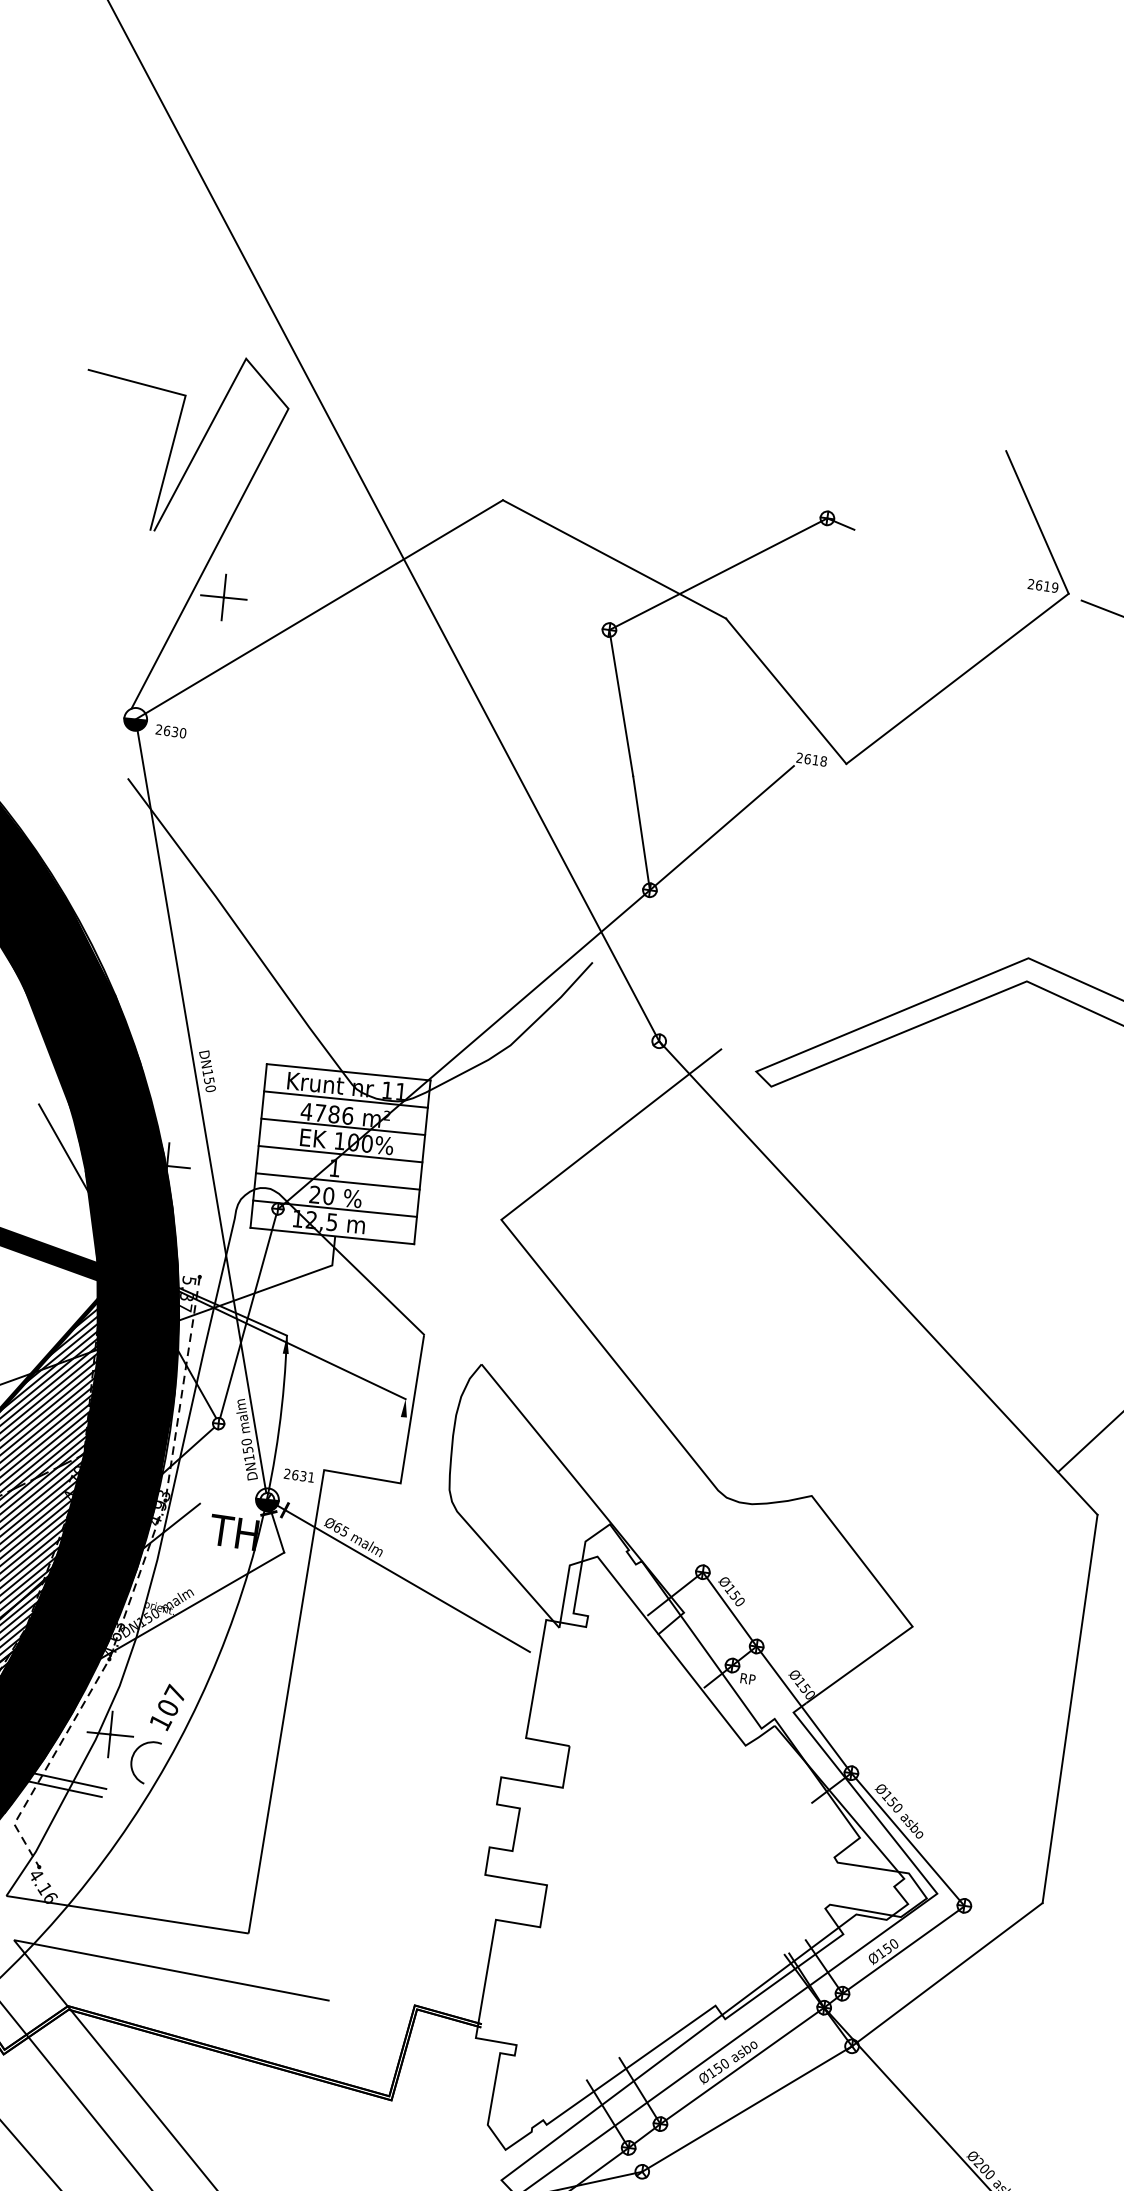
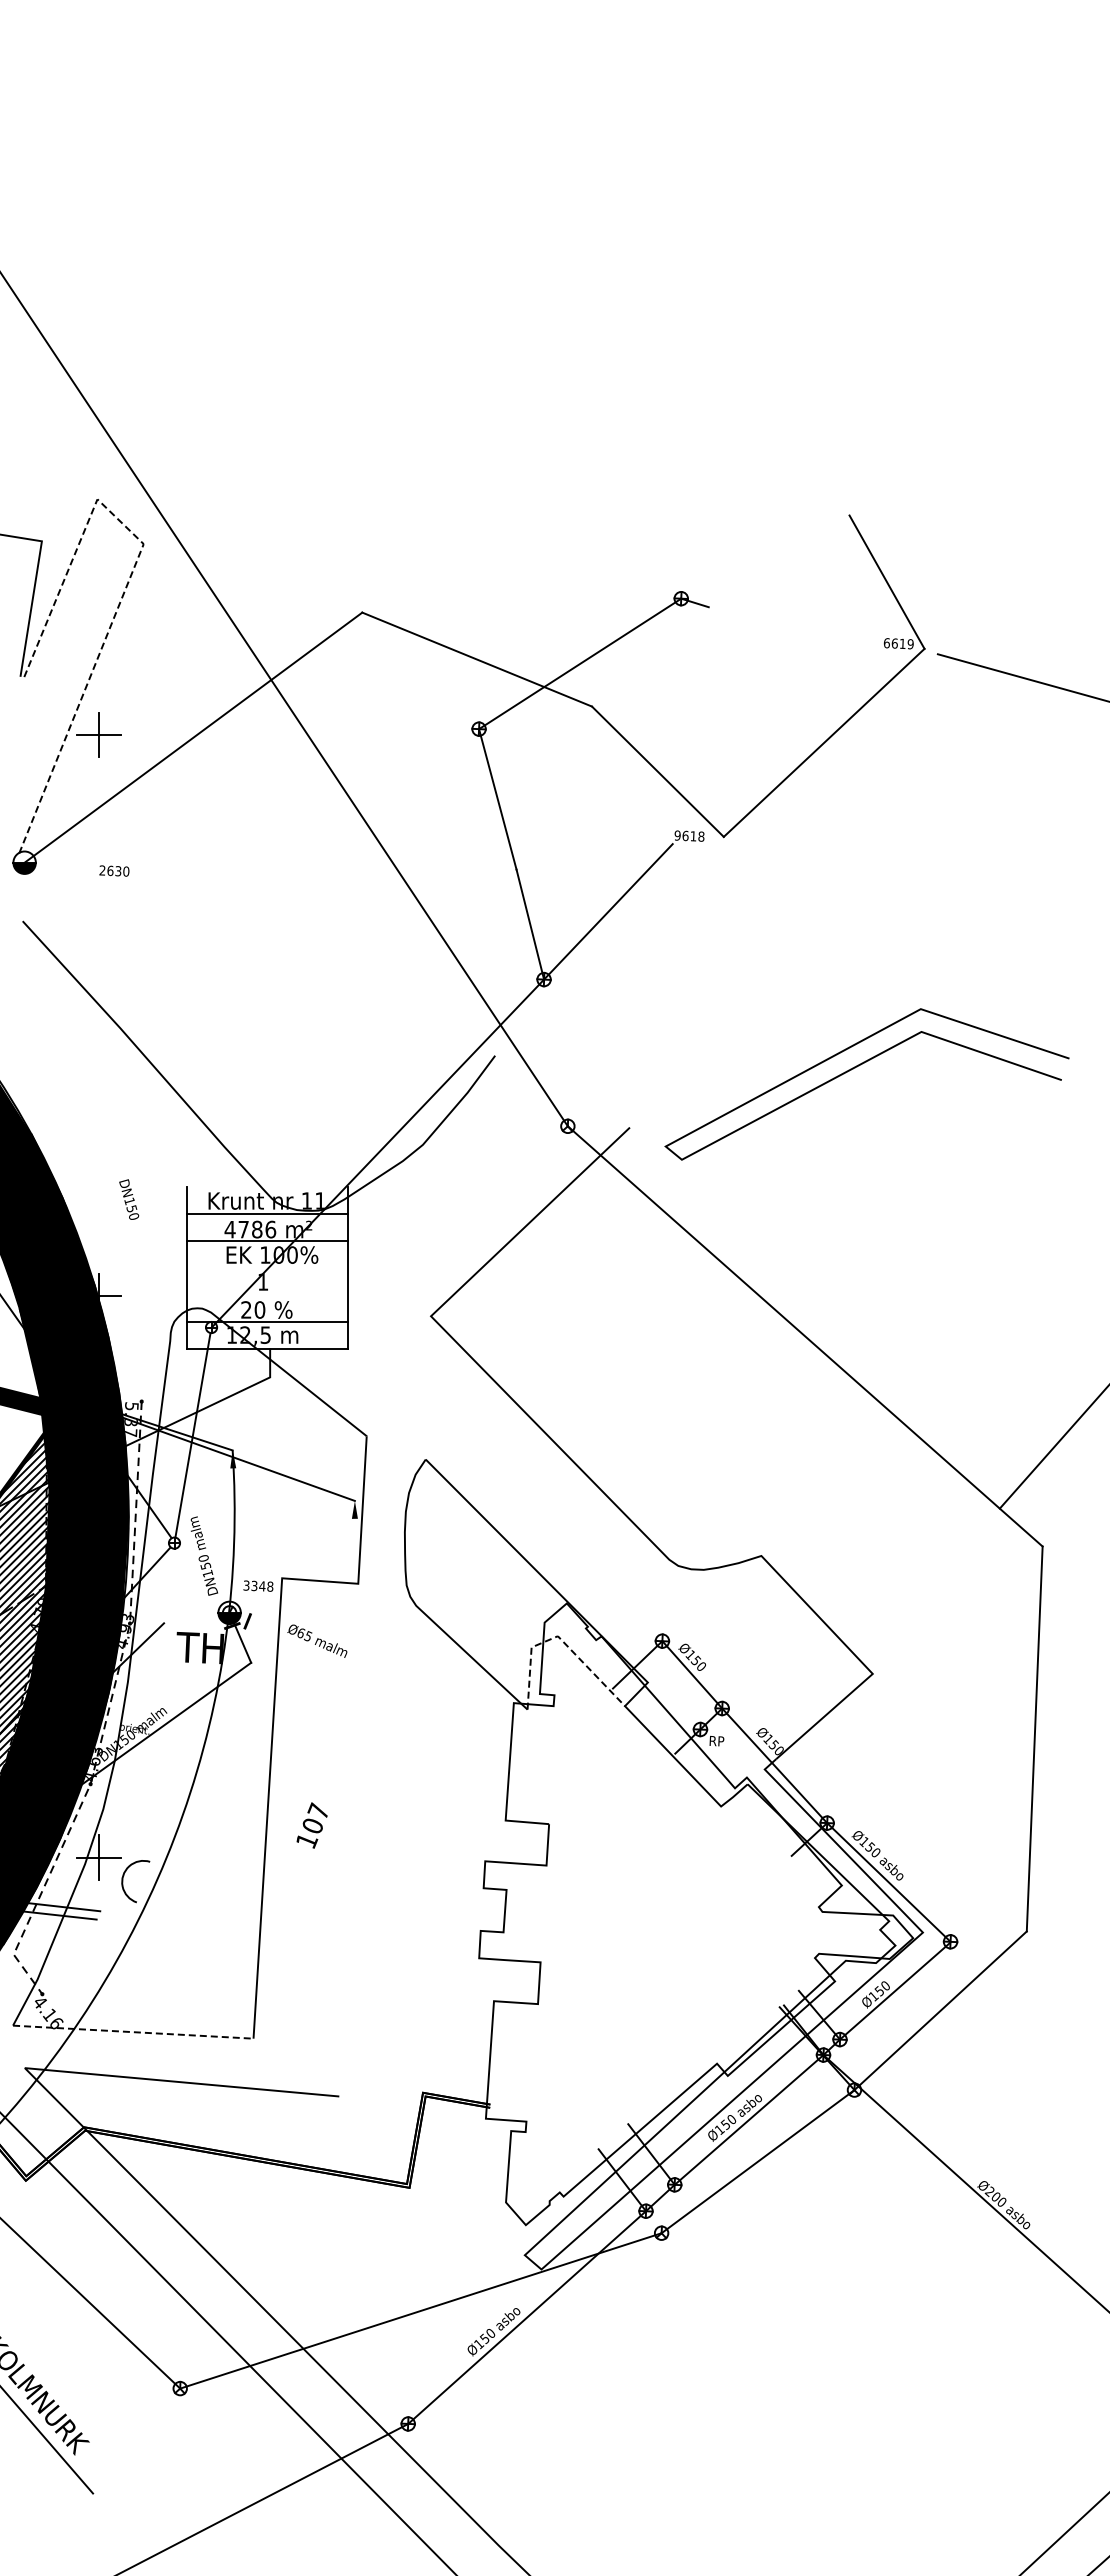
line: (270, 442) -> (129, 578), solid -> dashed
text: (1030, 584) -> (886, 643), 2619 -> 6619
text: (171, 730) -> (114, 870), moved
text: (799, 757) -> (677, 835), 2618 -> 9618
line: (348, 1071) -> (267, 1186), removed
line: (200, 1109) -> (126, 1237), removed
line: (340, 1153) -> (267, 1267), removed
line: (337, 1181) -> (267, 1294), removed
text: (299, 1475) -> (258, 1585), 2631 -> 3348
line: (599, 1558) -> (559, 1637), solid -> dashed
line: (401, 1577) -> (368, 1675), removed
text: (166, 1707) -> (311, 1825), moved
line: (127, 1915) -> (133, 2032), solid -> dashed

